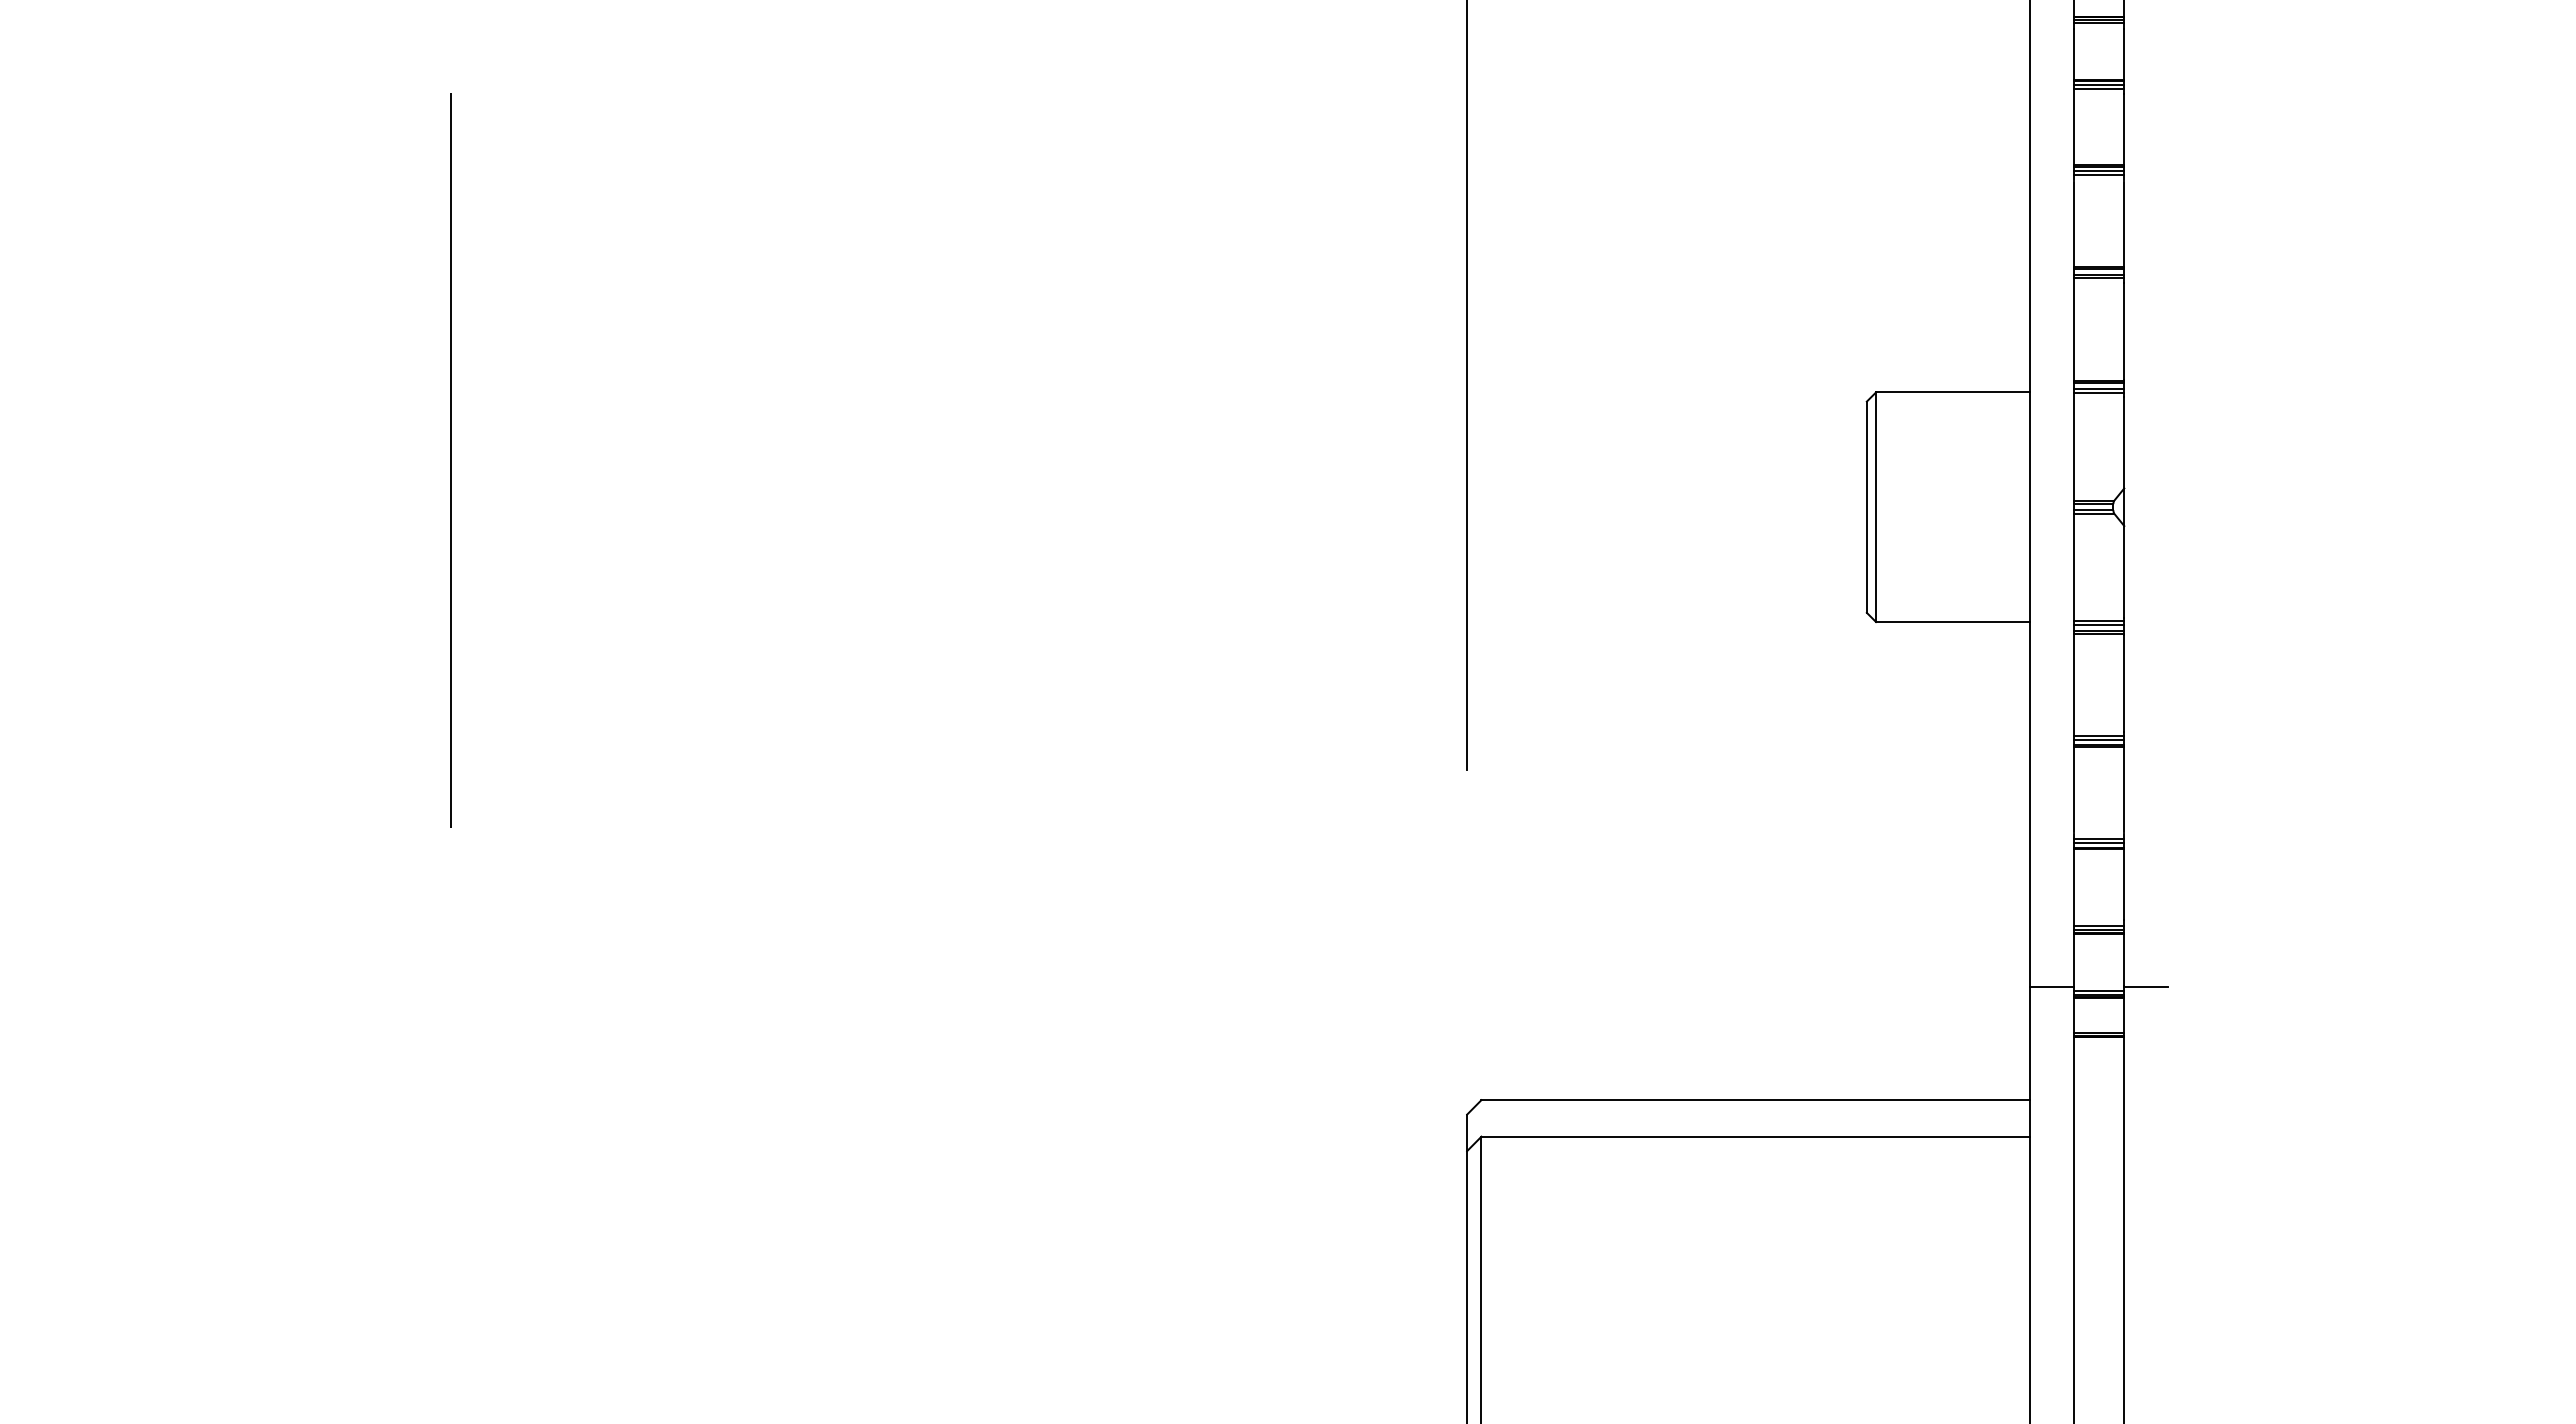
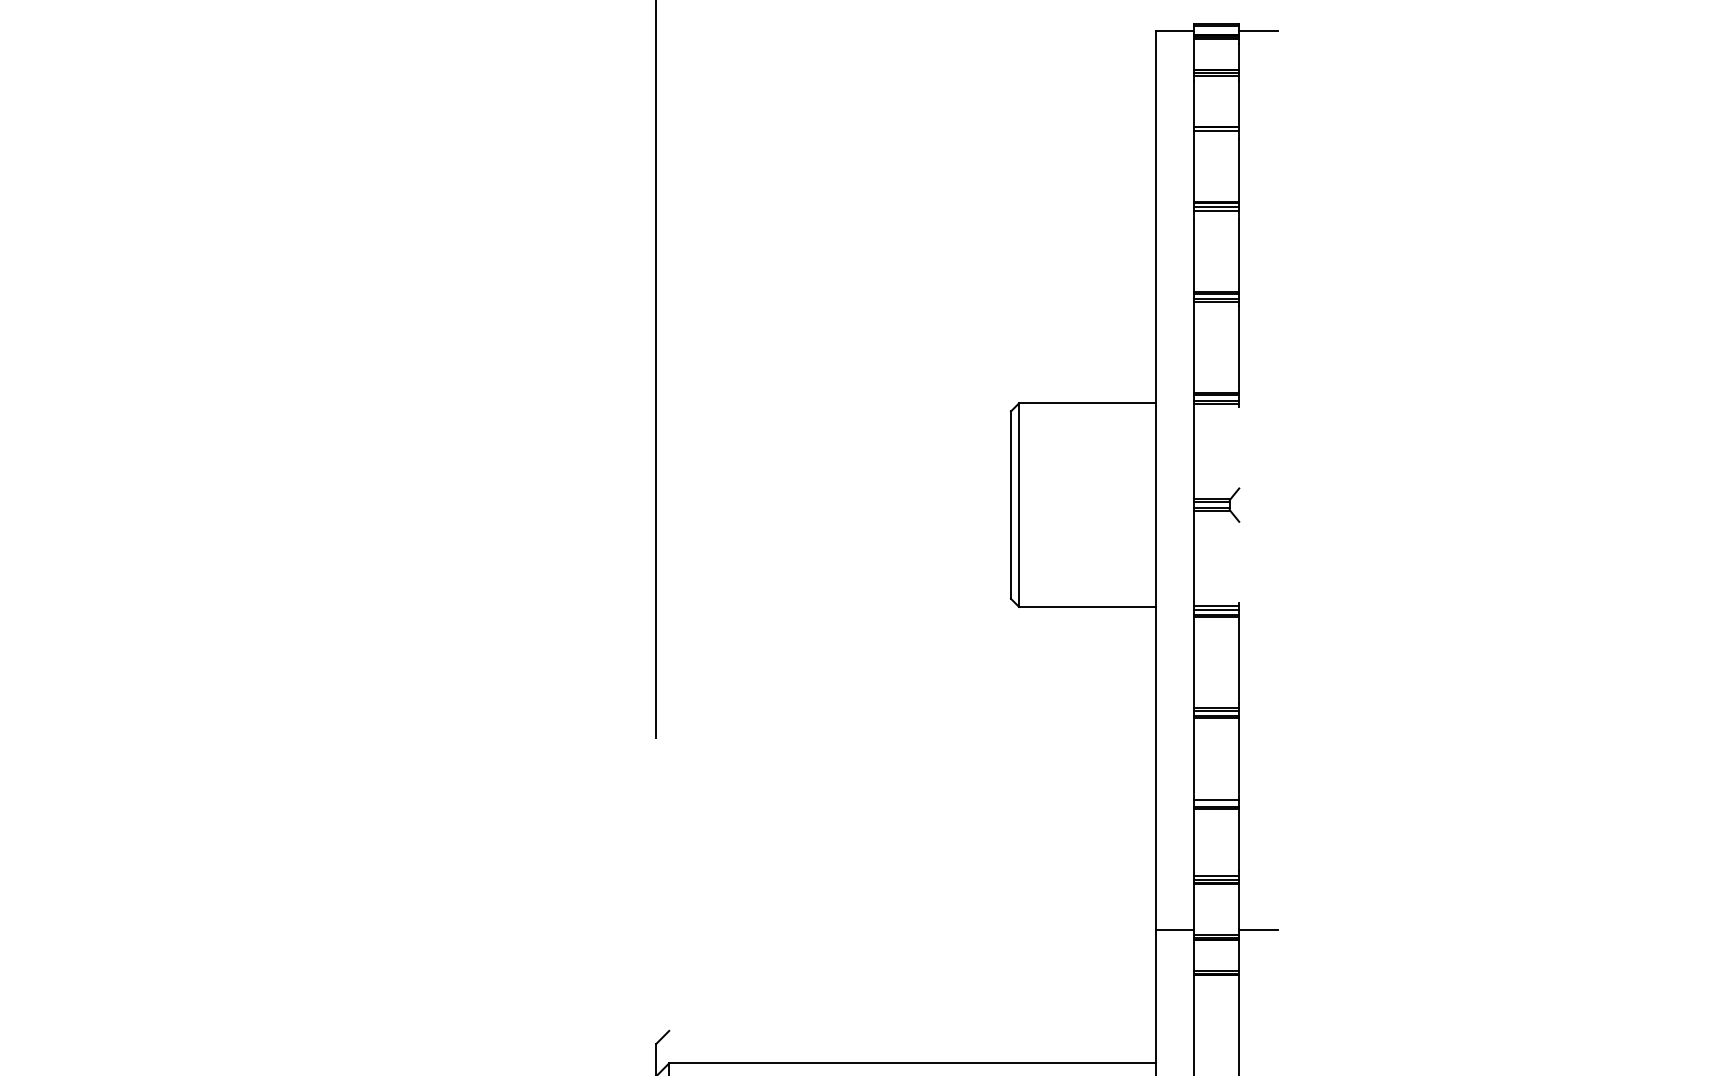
line: (2098, 88) -> (1216, 133), removed
line: (2124, 506) -> (1239, 504), removed
line: (2098, 843) -> (1216, 803), removed
line: (1755, 1100) -> (912, 1031), removed

